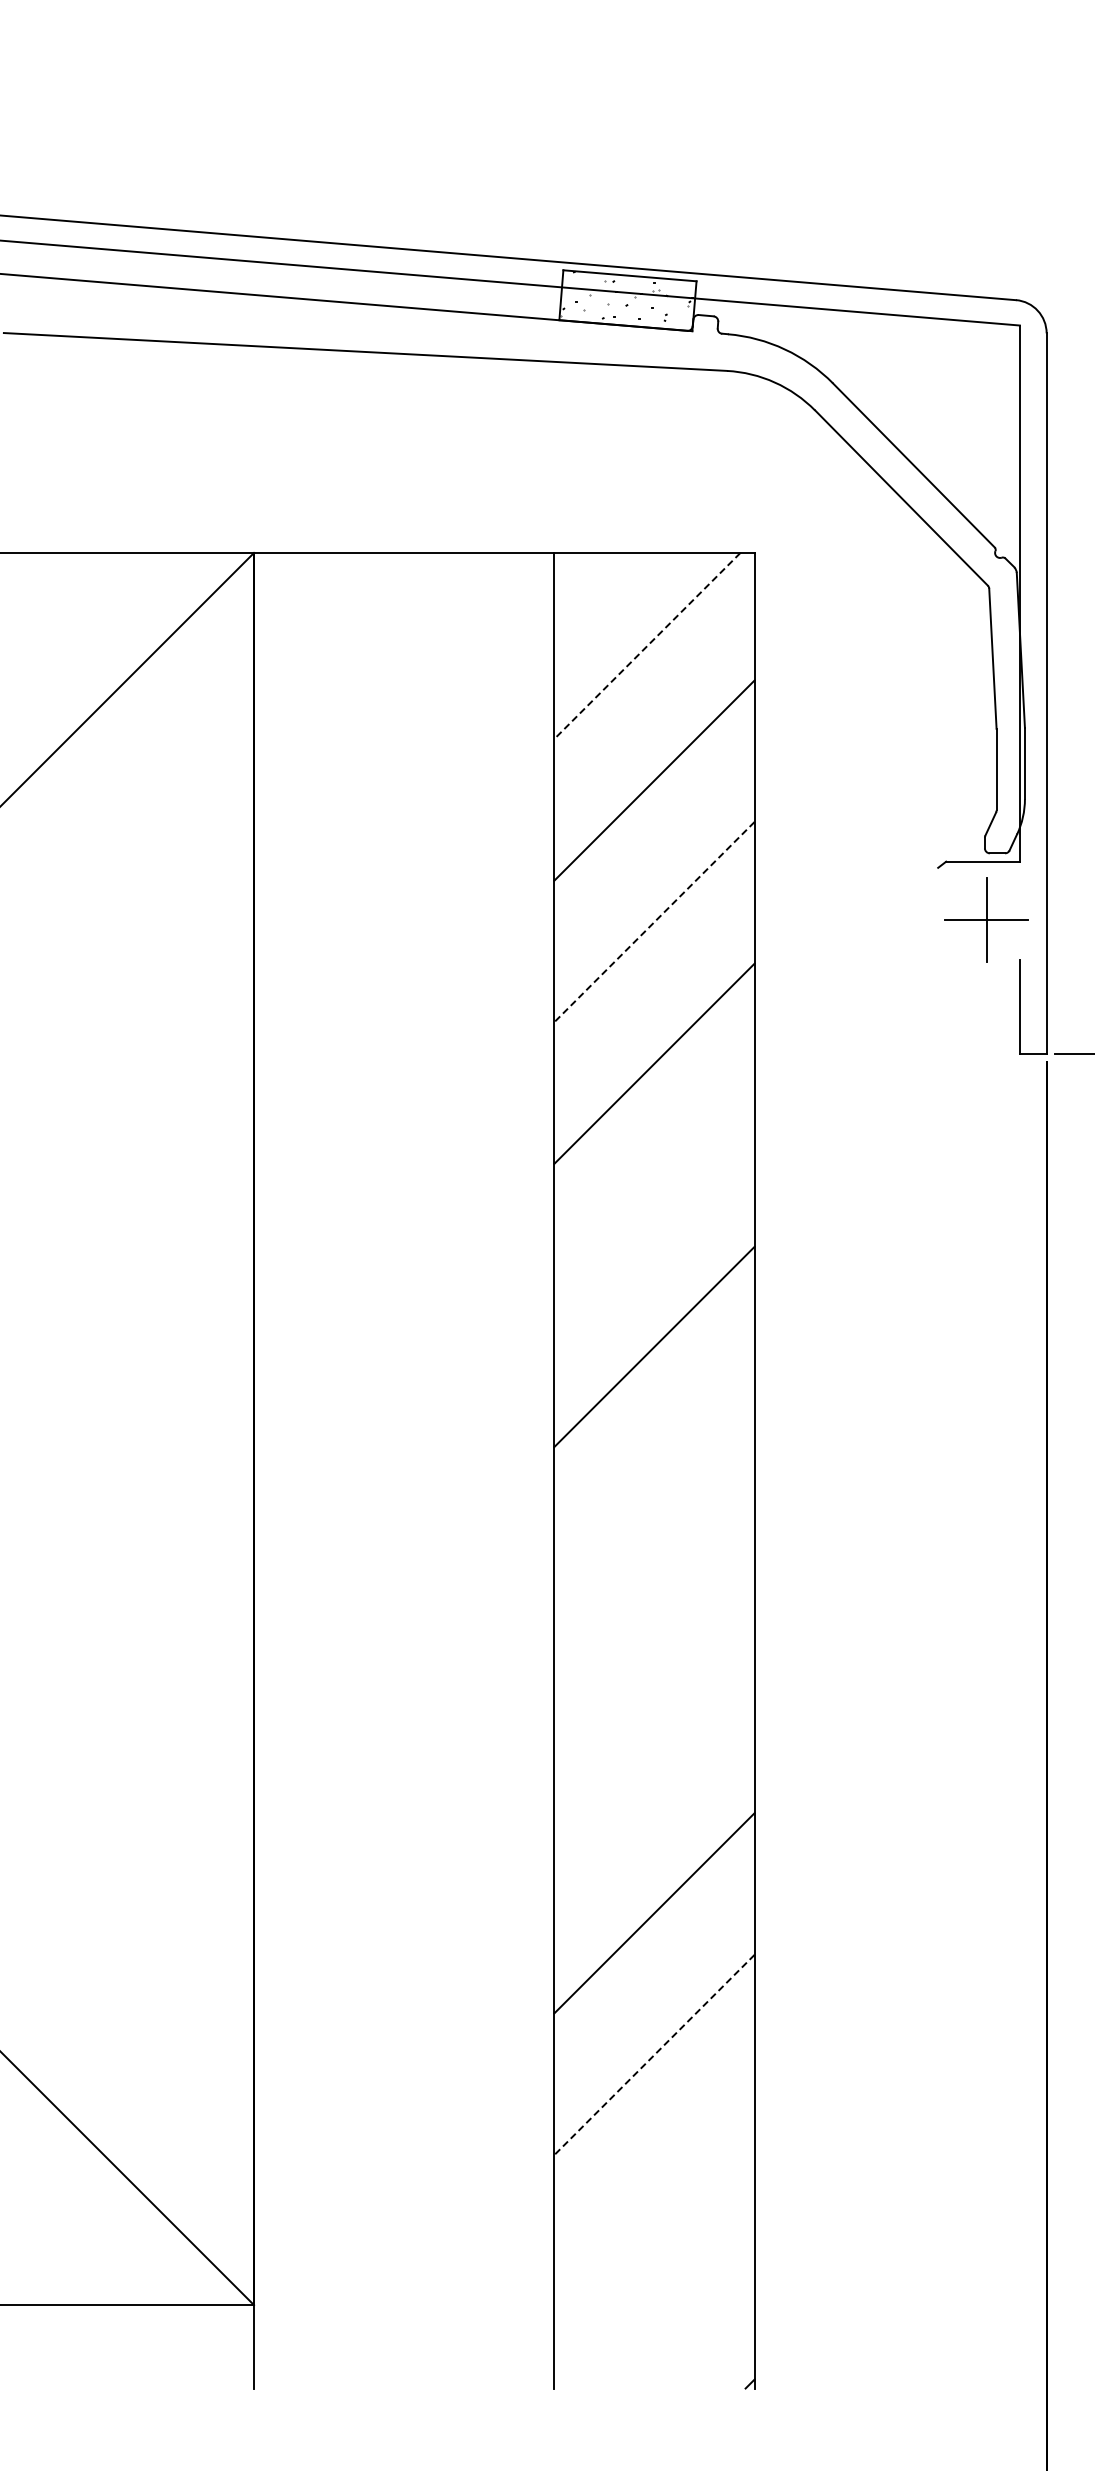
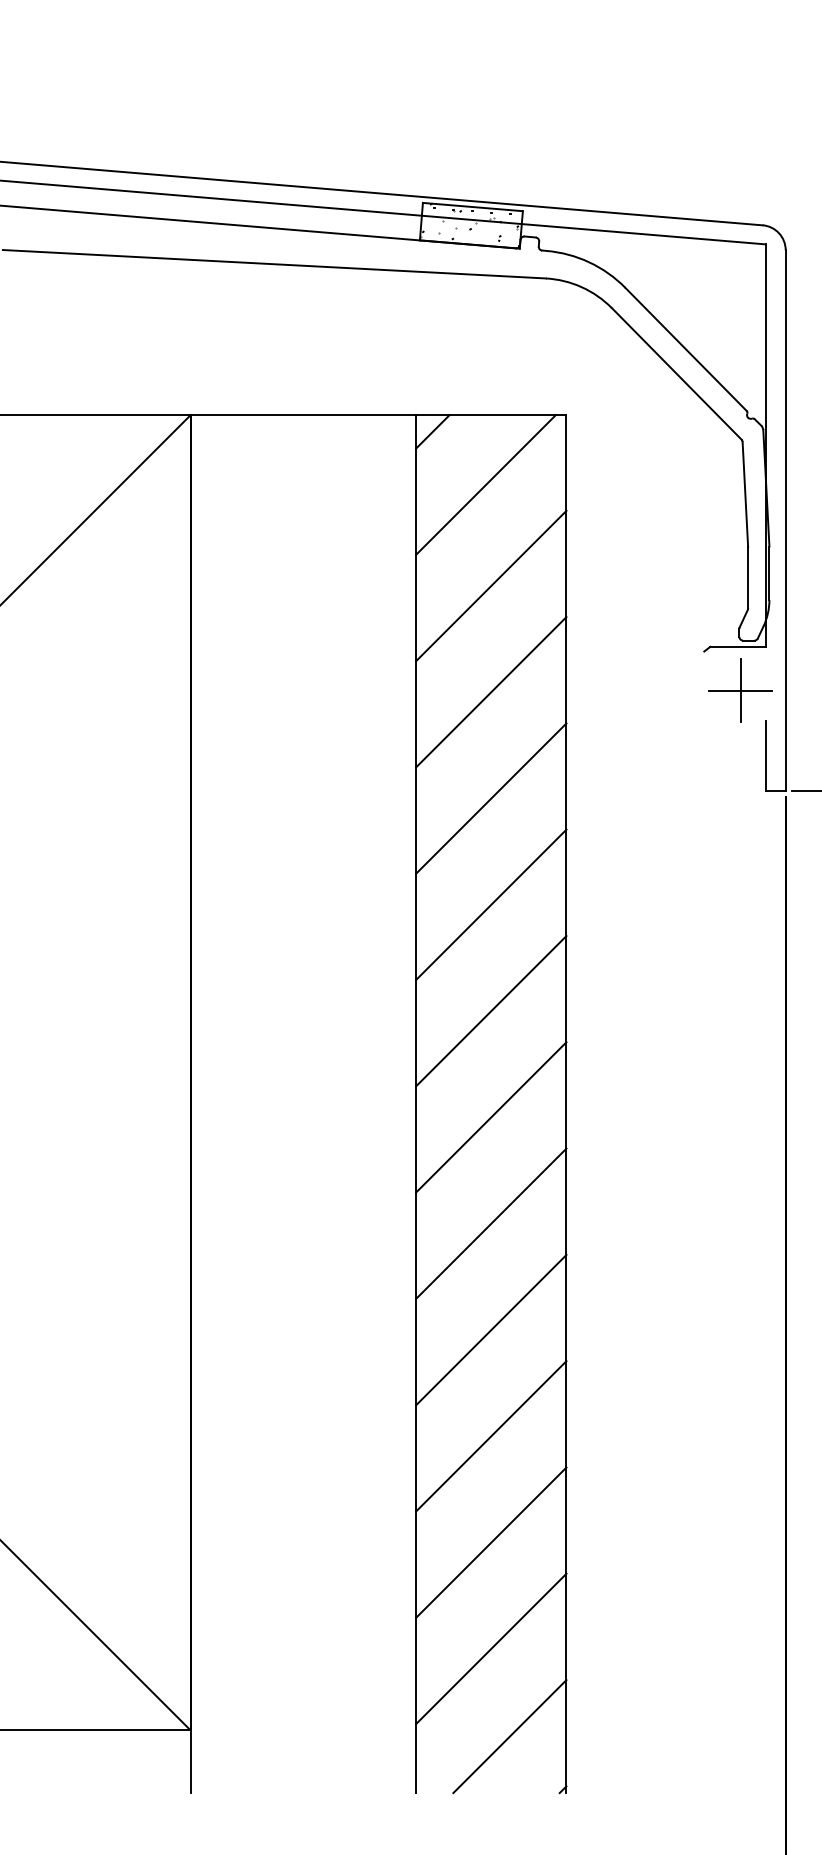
line: (576, 574) -> (432, 431), added
line: (647, 646) -> (486, 485), dashed -> solid
line: (654, 922) -> (491, 692), dashed -> solid
line: (654, 1205) -> (491, 904), added
line: (654, 1488) -> (491, 1117), added
line: (654, 1629) -> (491, 1223), added
line: (654, 1771) -> (491, 1329), added
line: (654, 2054) -> (491, 1542), dashed -> solid
line: (654, 2196) -> (491, 1648), added
line: (678, 2313) -> (509, 1736), added

